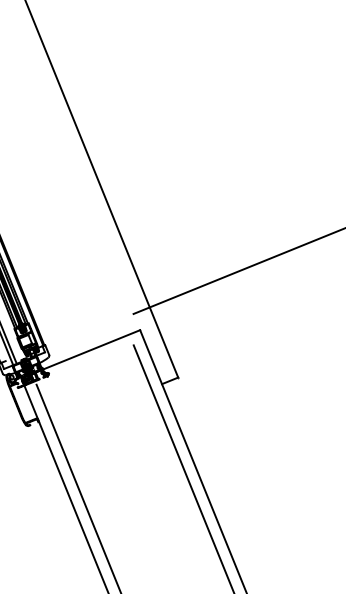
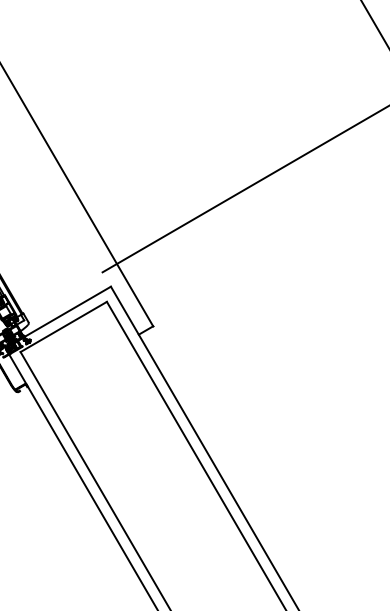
line: (84, 364) -> (63, 326), added

